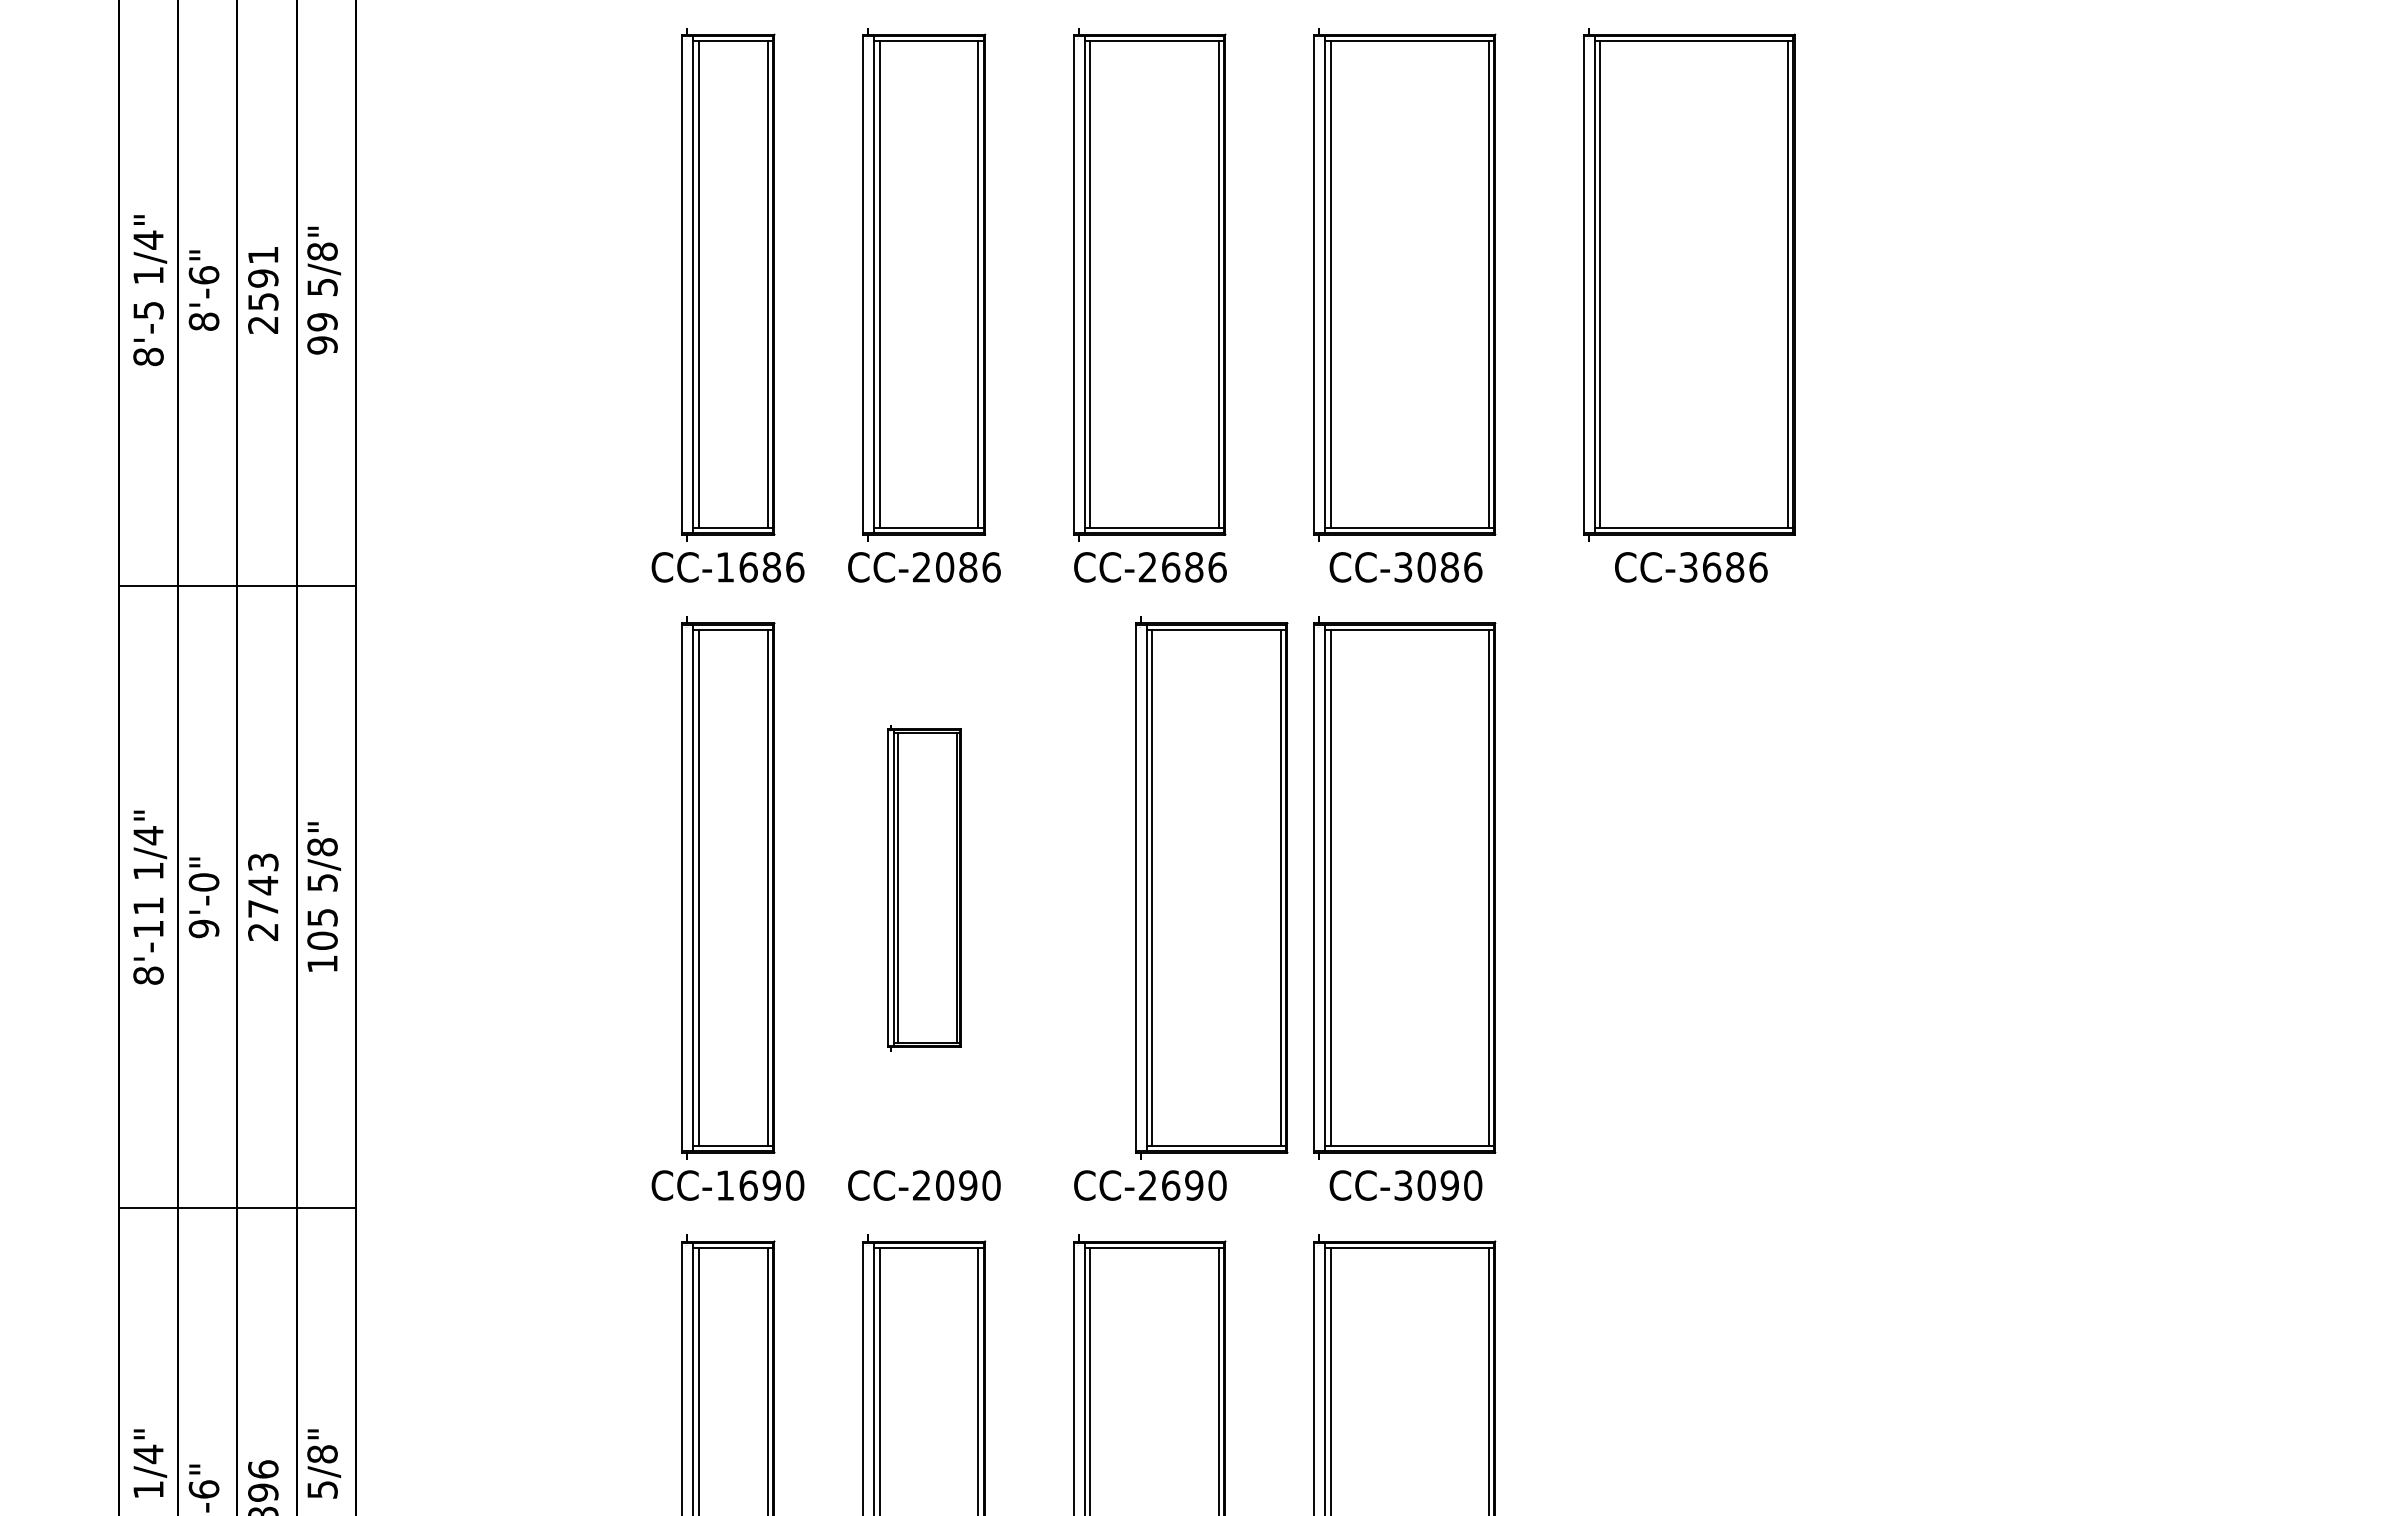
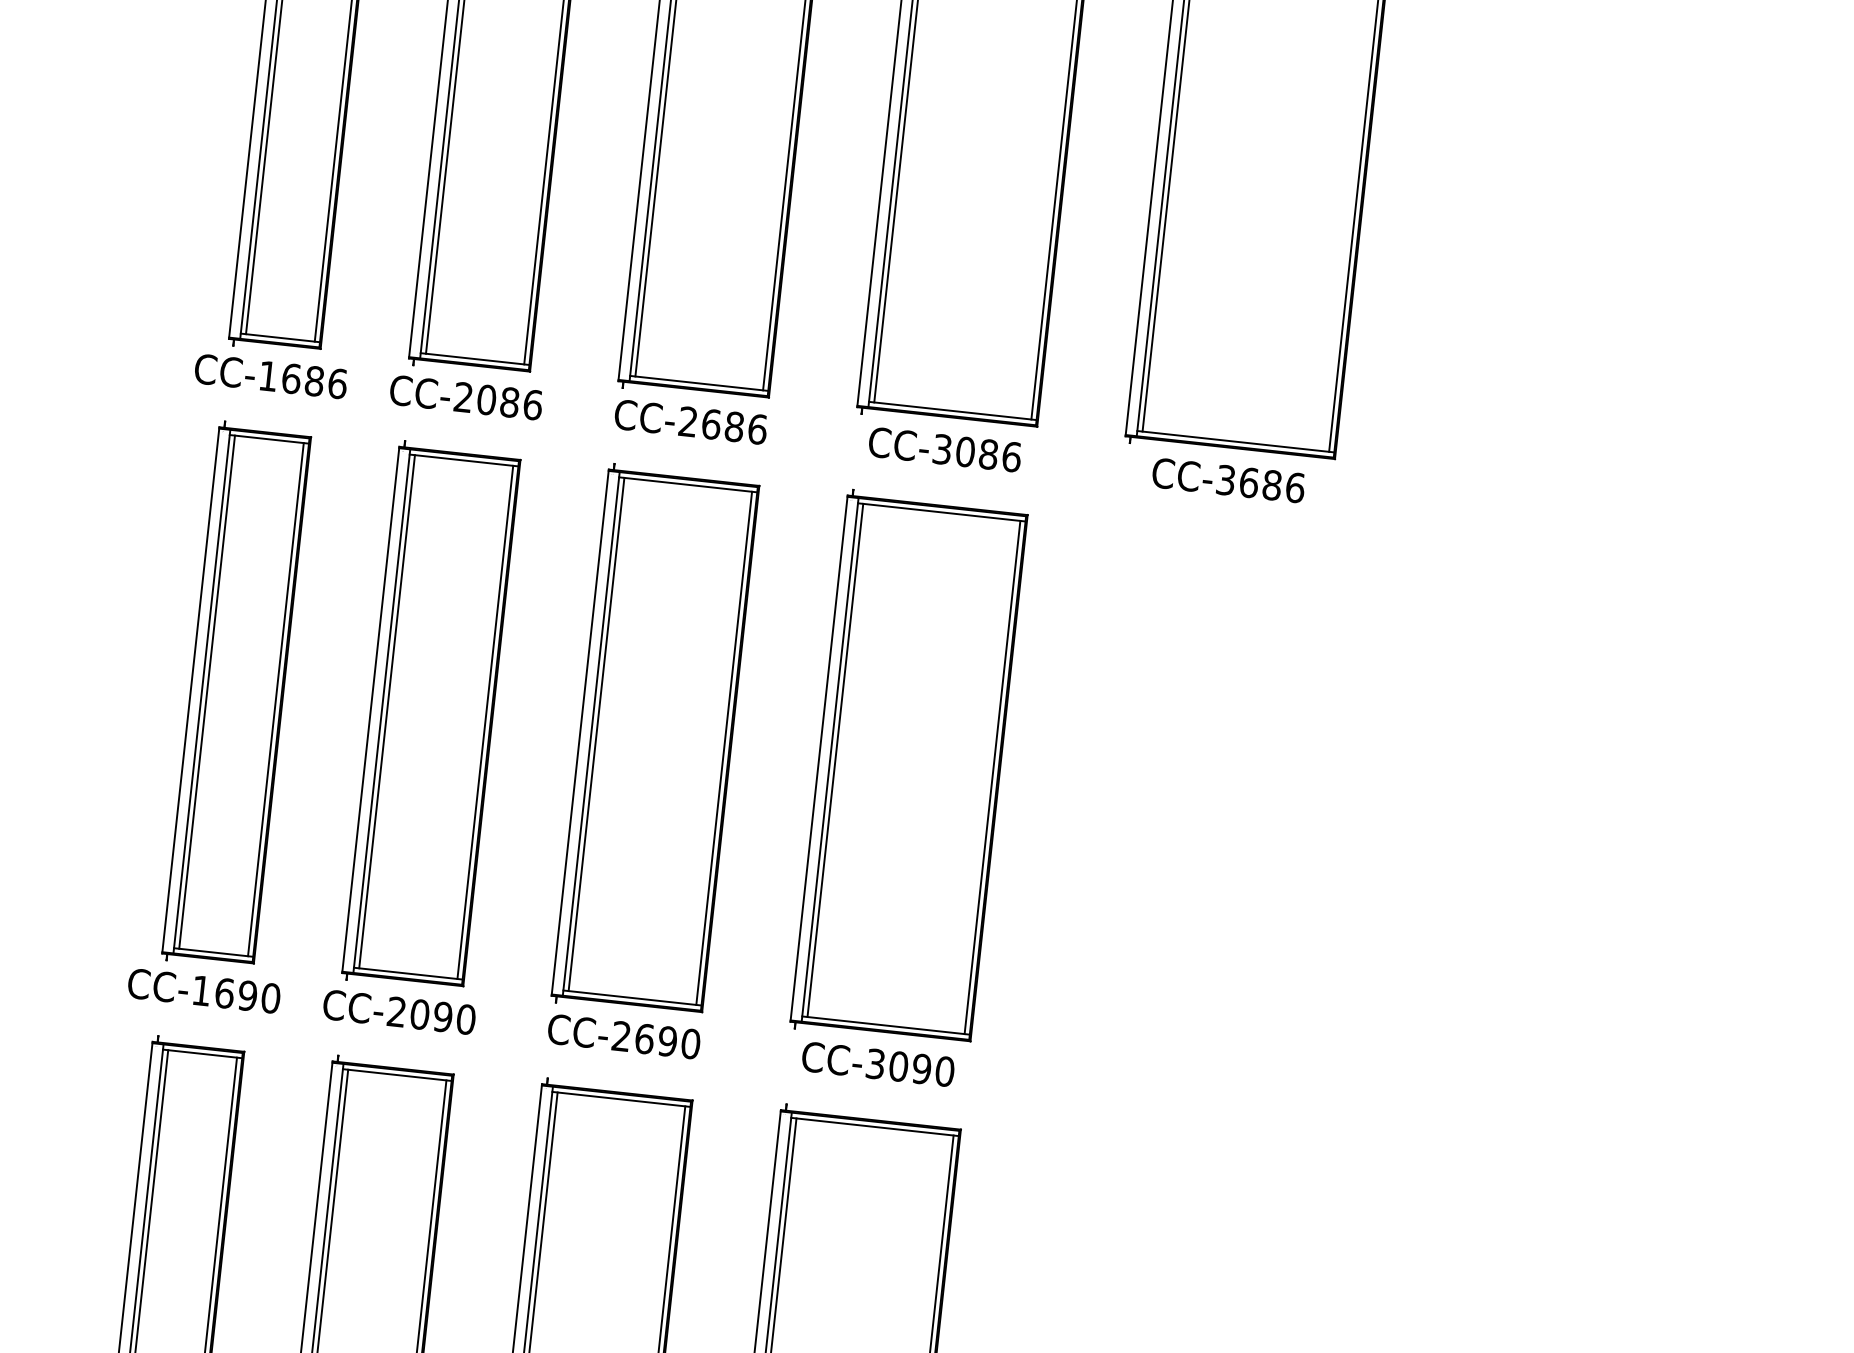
part: (924, 887) -> (431, 716), size x1.67
part: (1211, 887) -> (655, 740), moved

